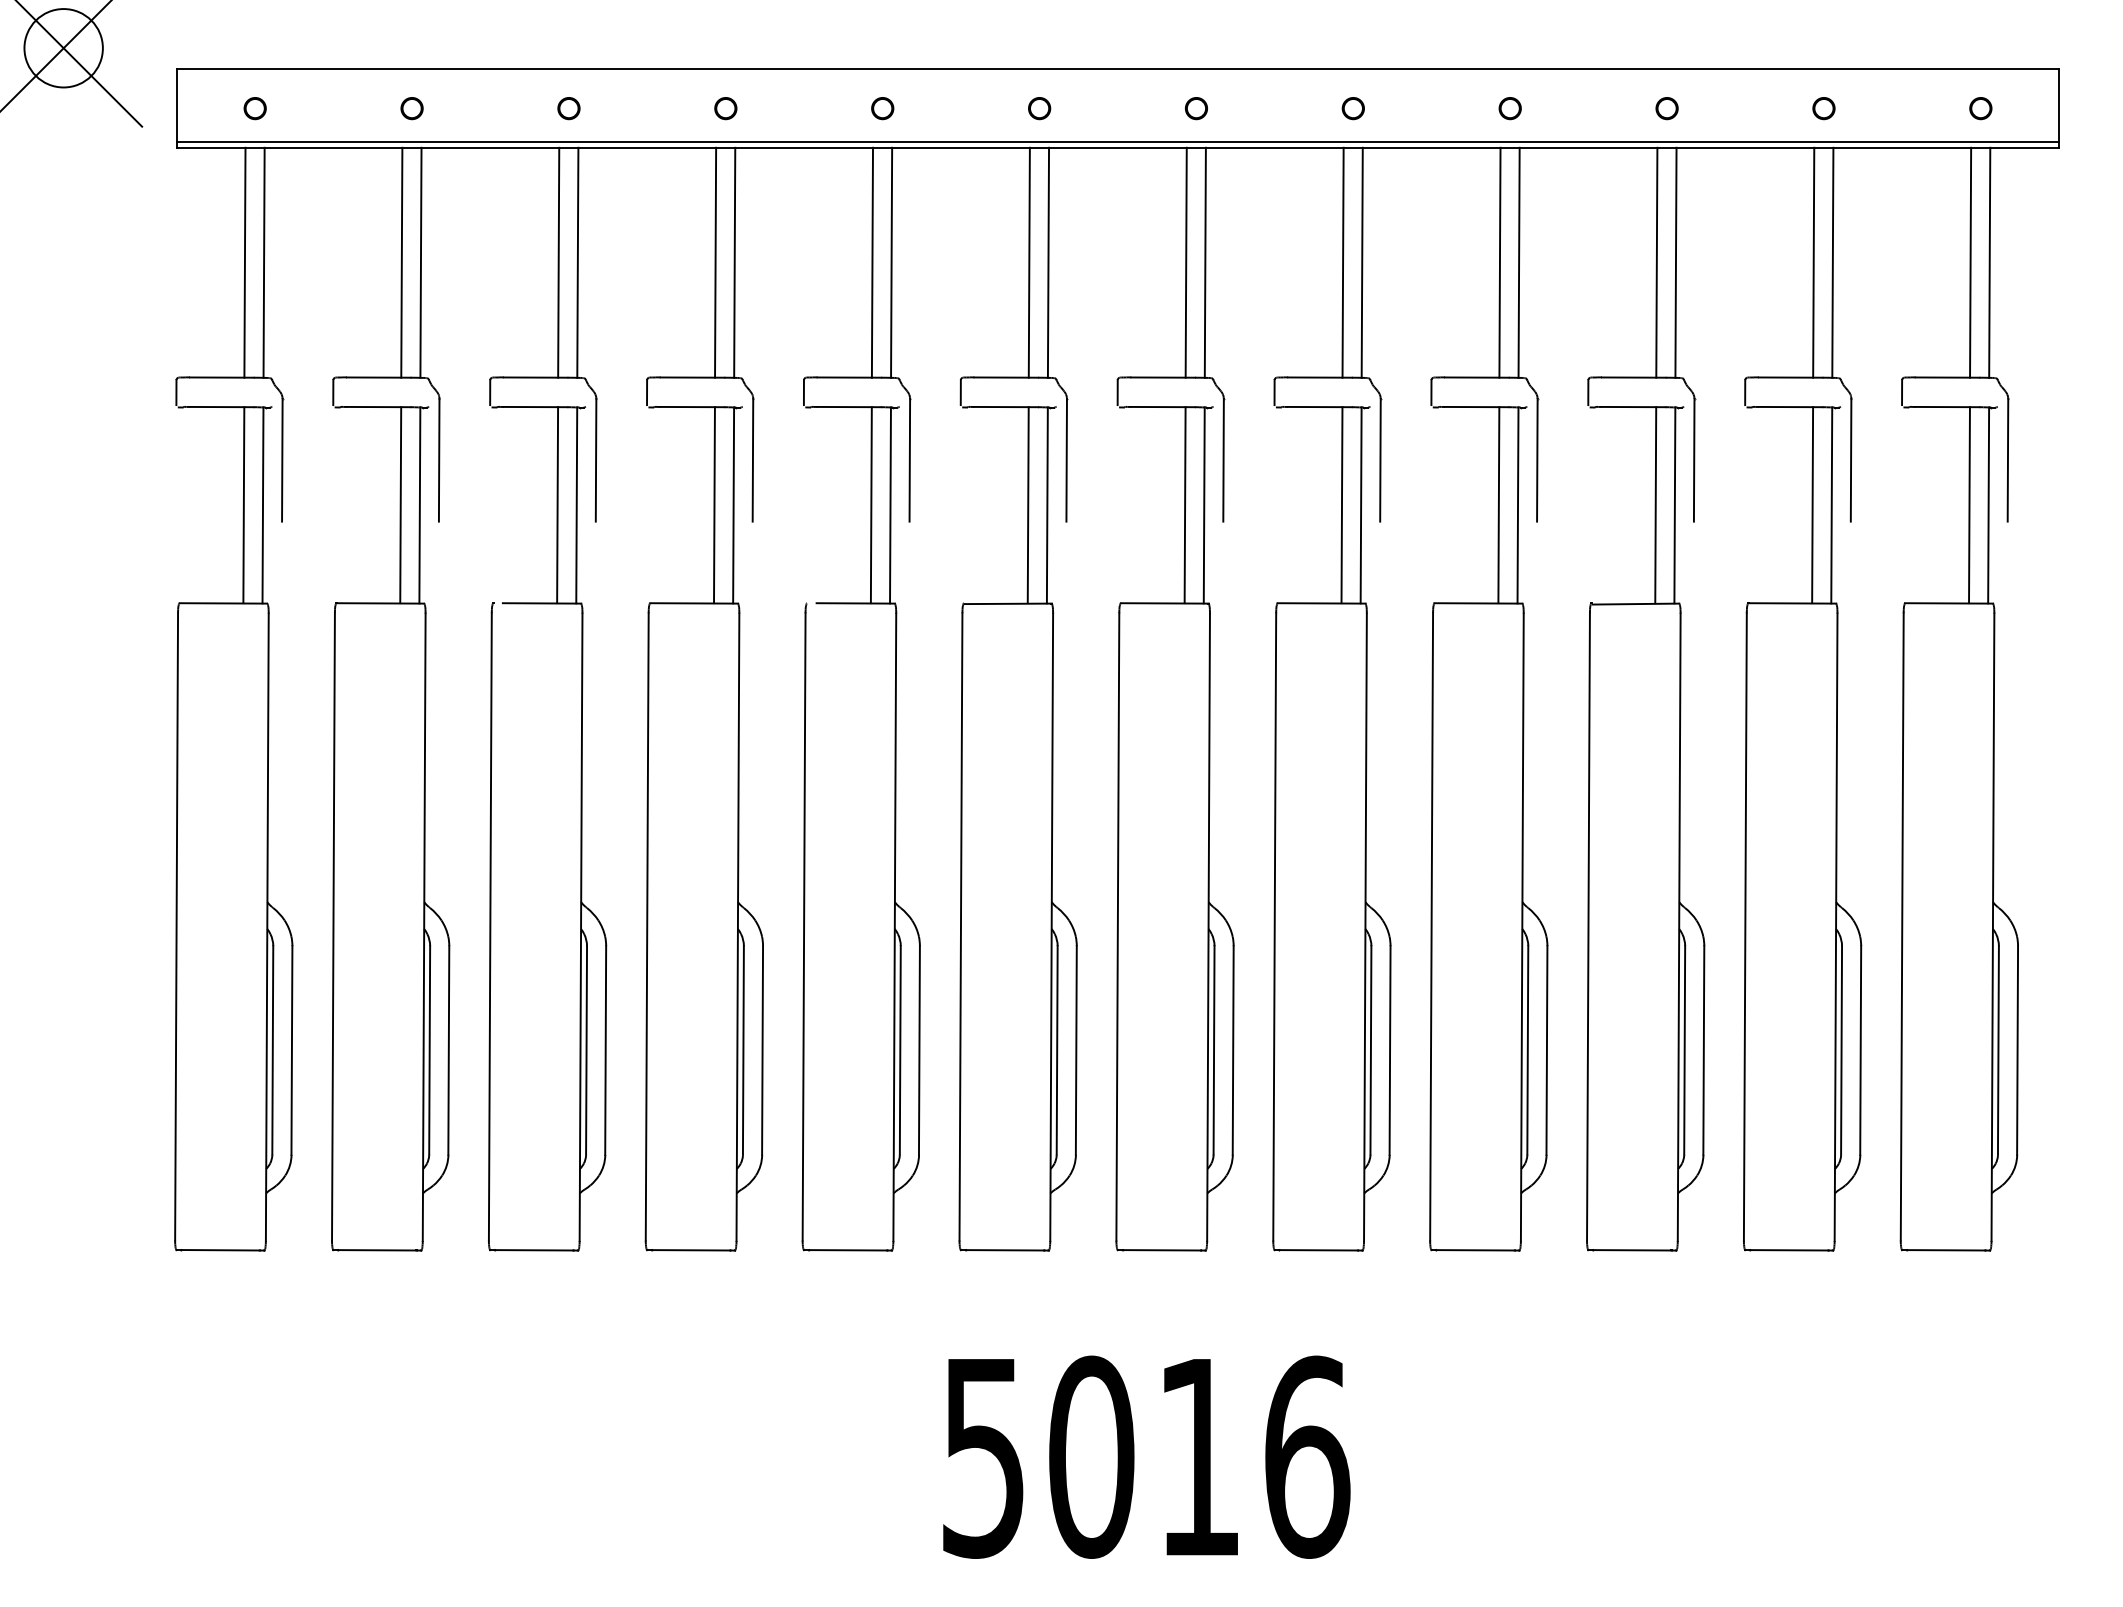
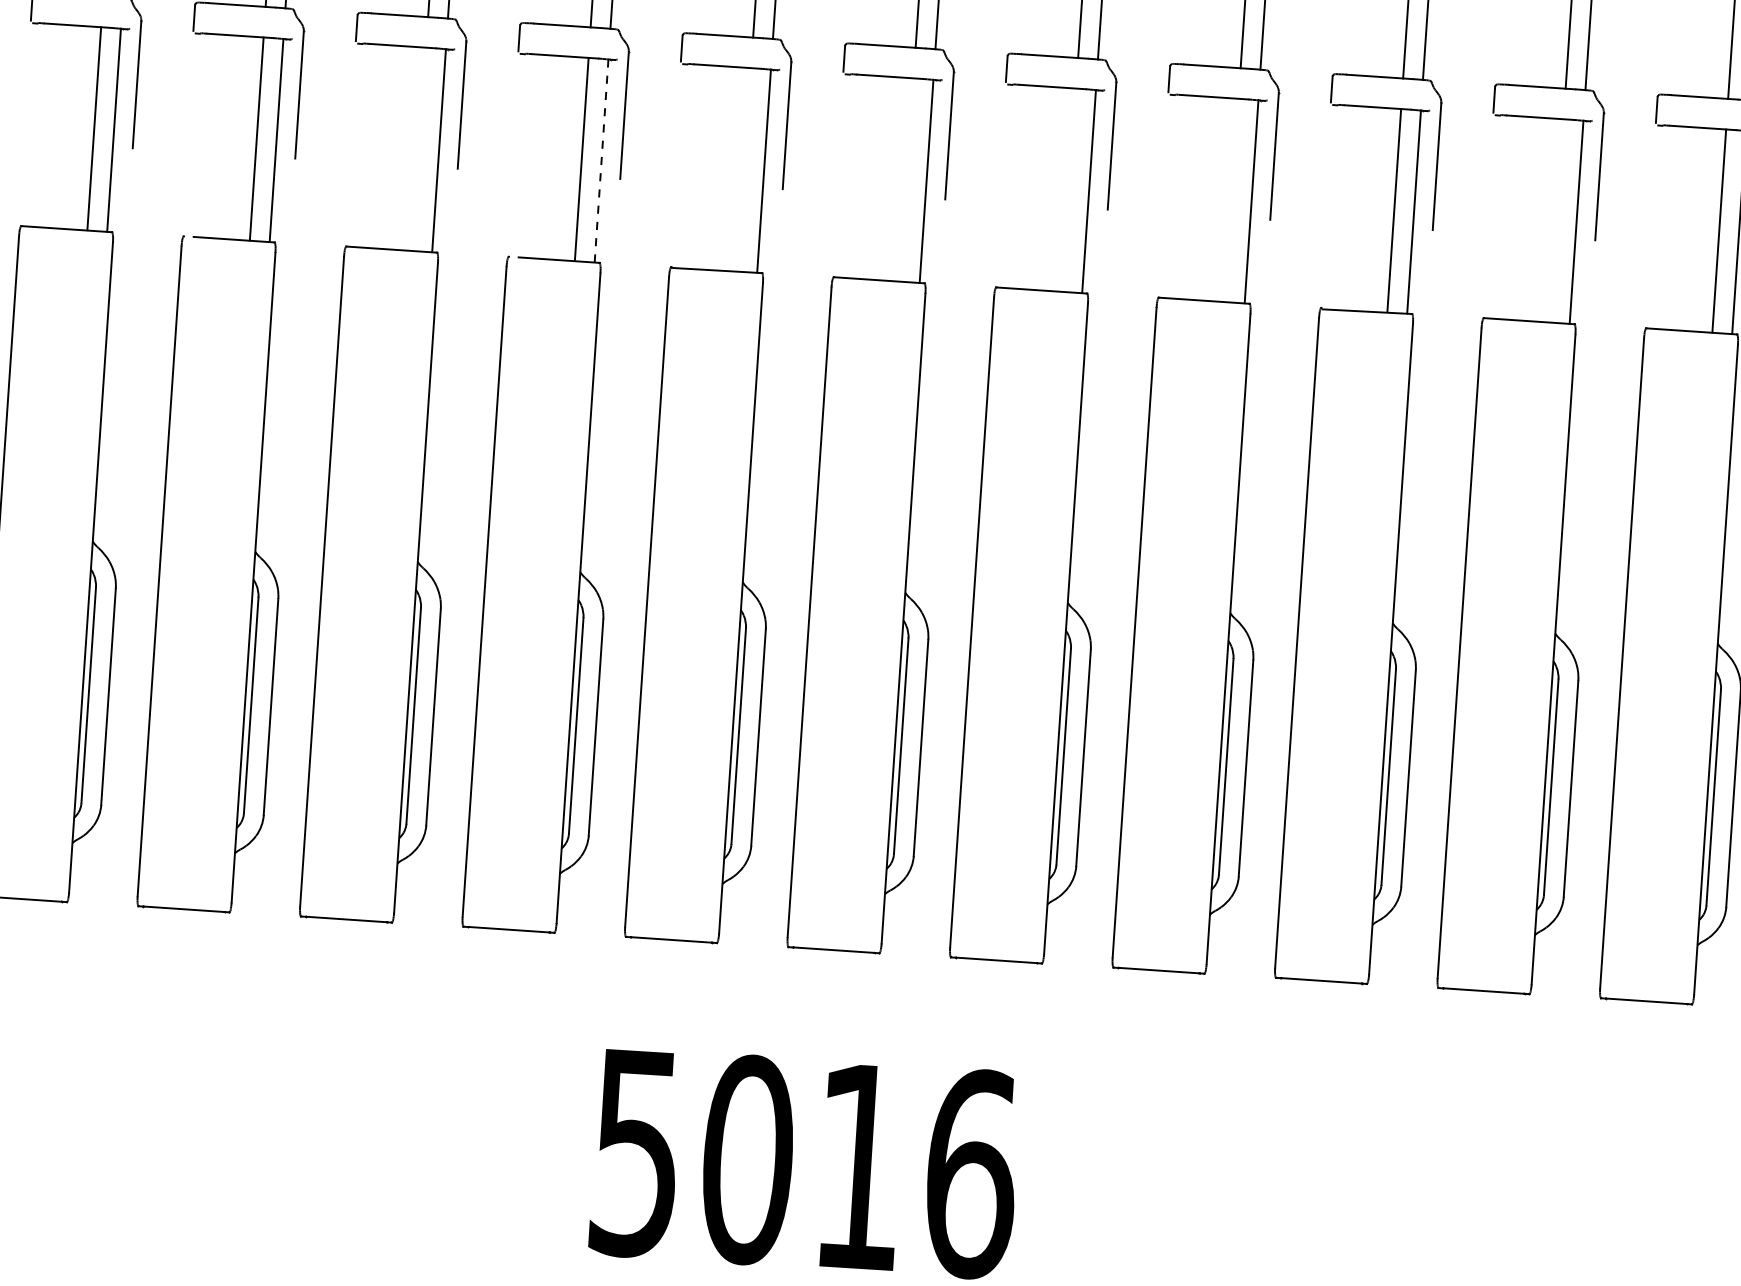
line: (714, 505) -> (419, 149), removed
line: (890, 505) -> (601, 160), solid -> dashed
line: (1027, 505) -> (743, 169), removed
line: (1184, 505) -> (906, 180), removed
line: (1341, 505) -> (1068, 190), removed
line: (1498, 505) -> (1231, 200), removed
line: (1812, 505) -> (1556, 221), removed

